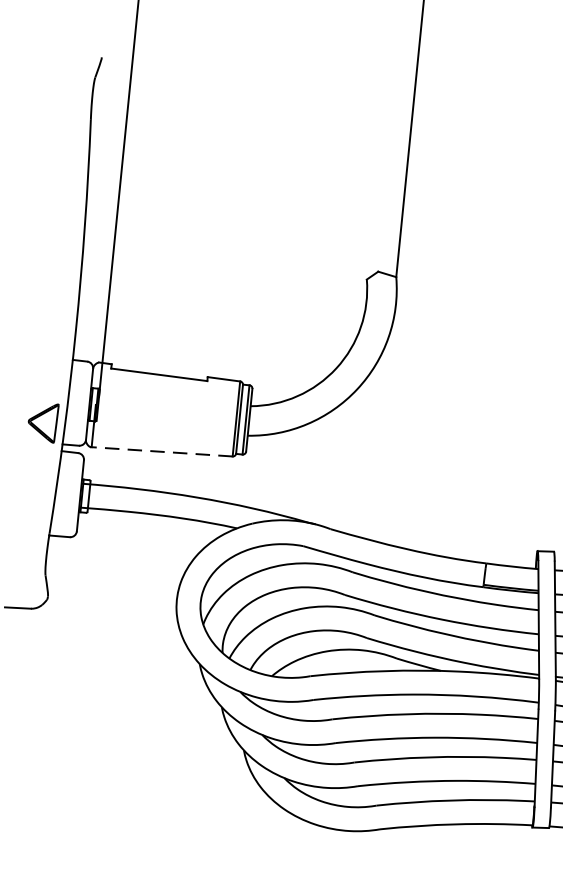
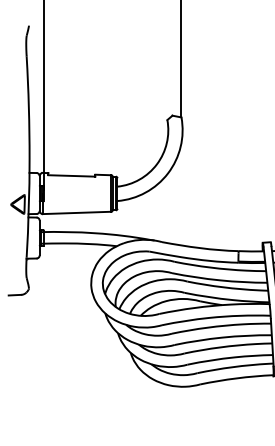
line: (161, 450) -> (76, 212), dashed -> solid

